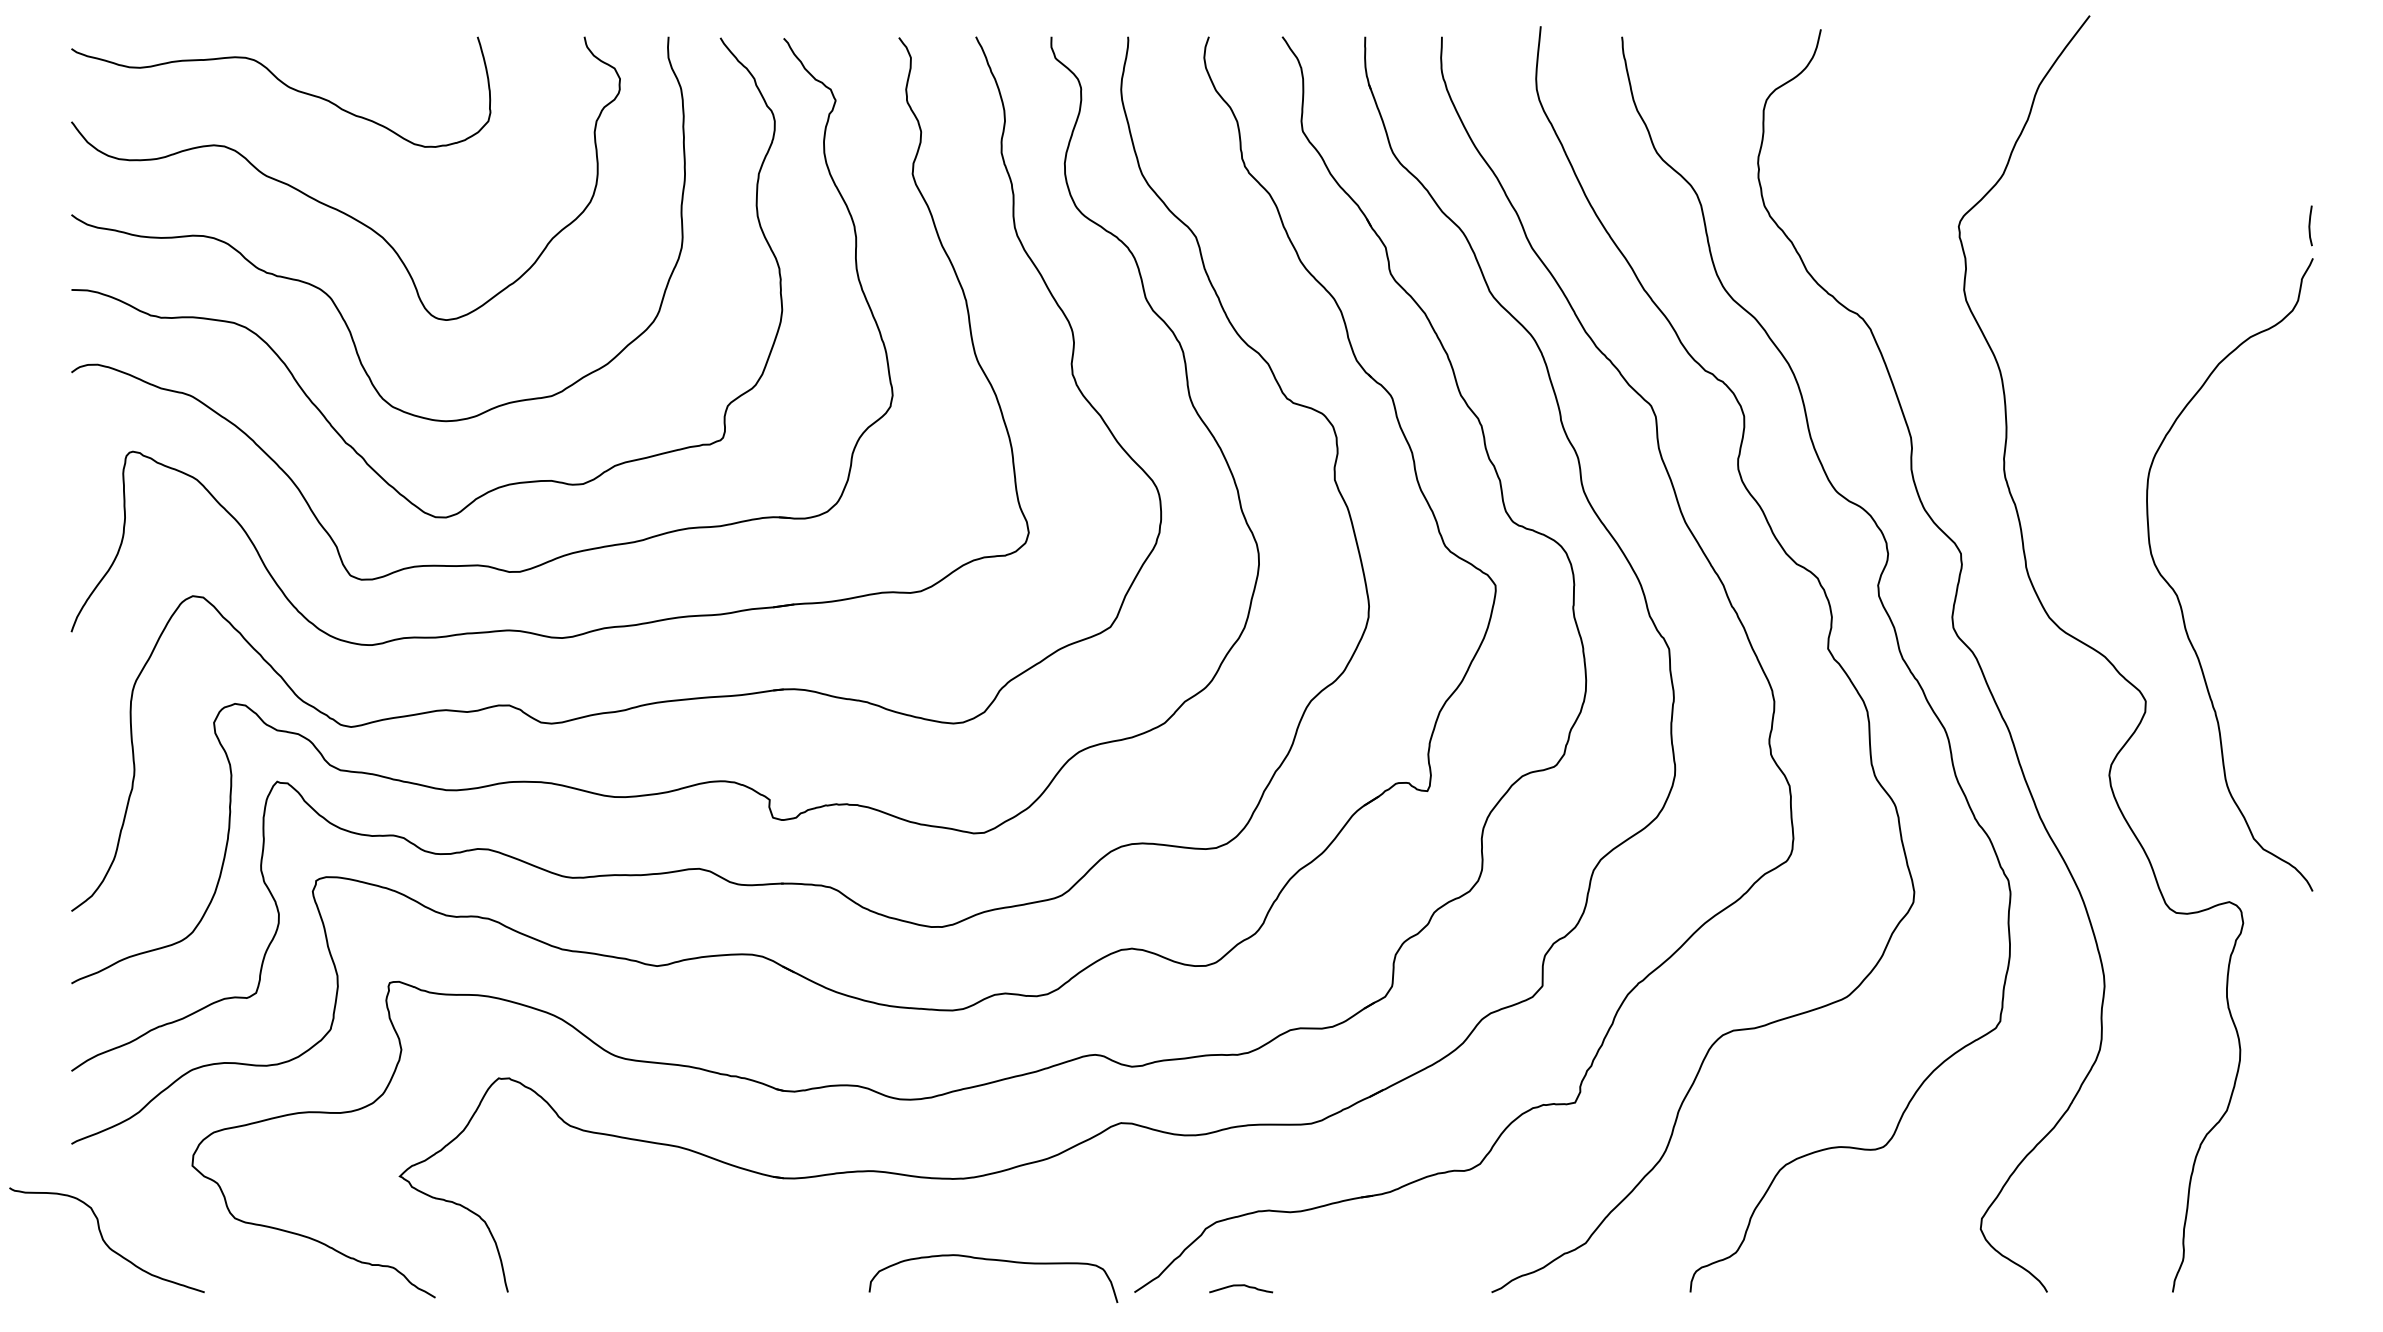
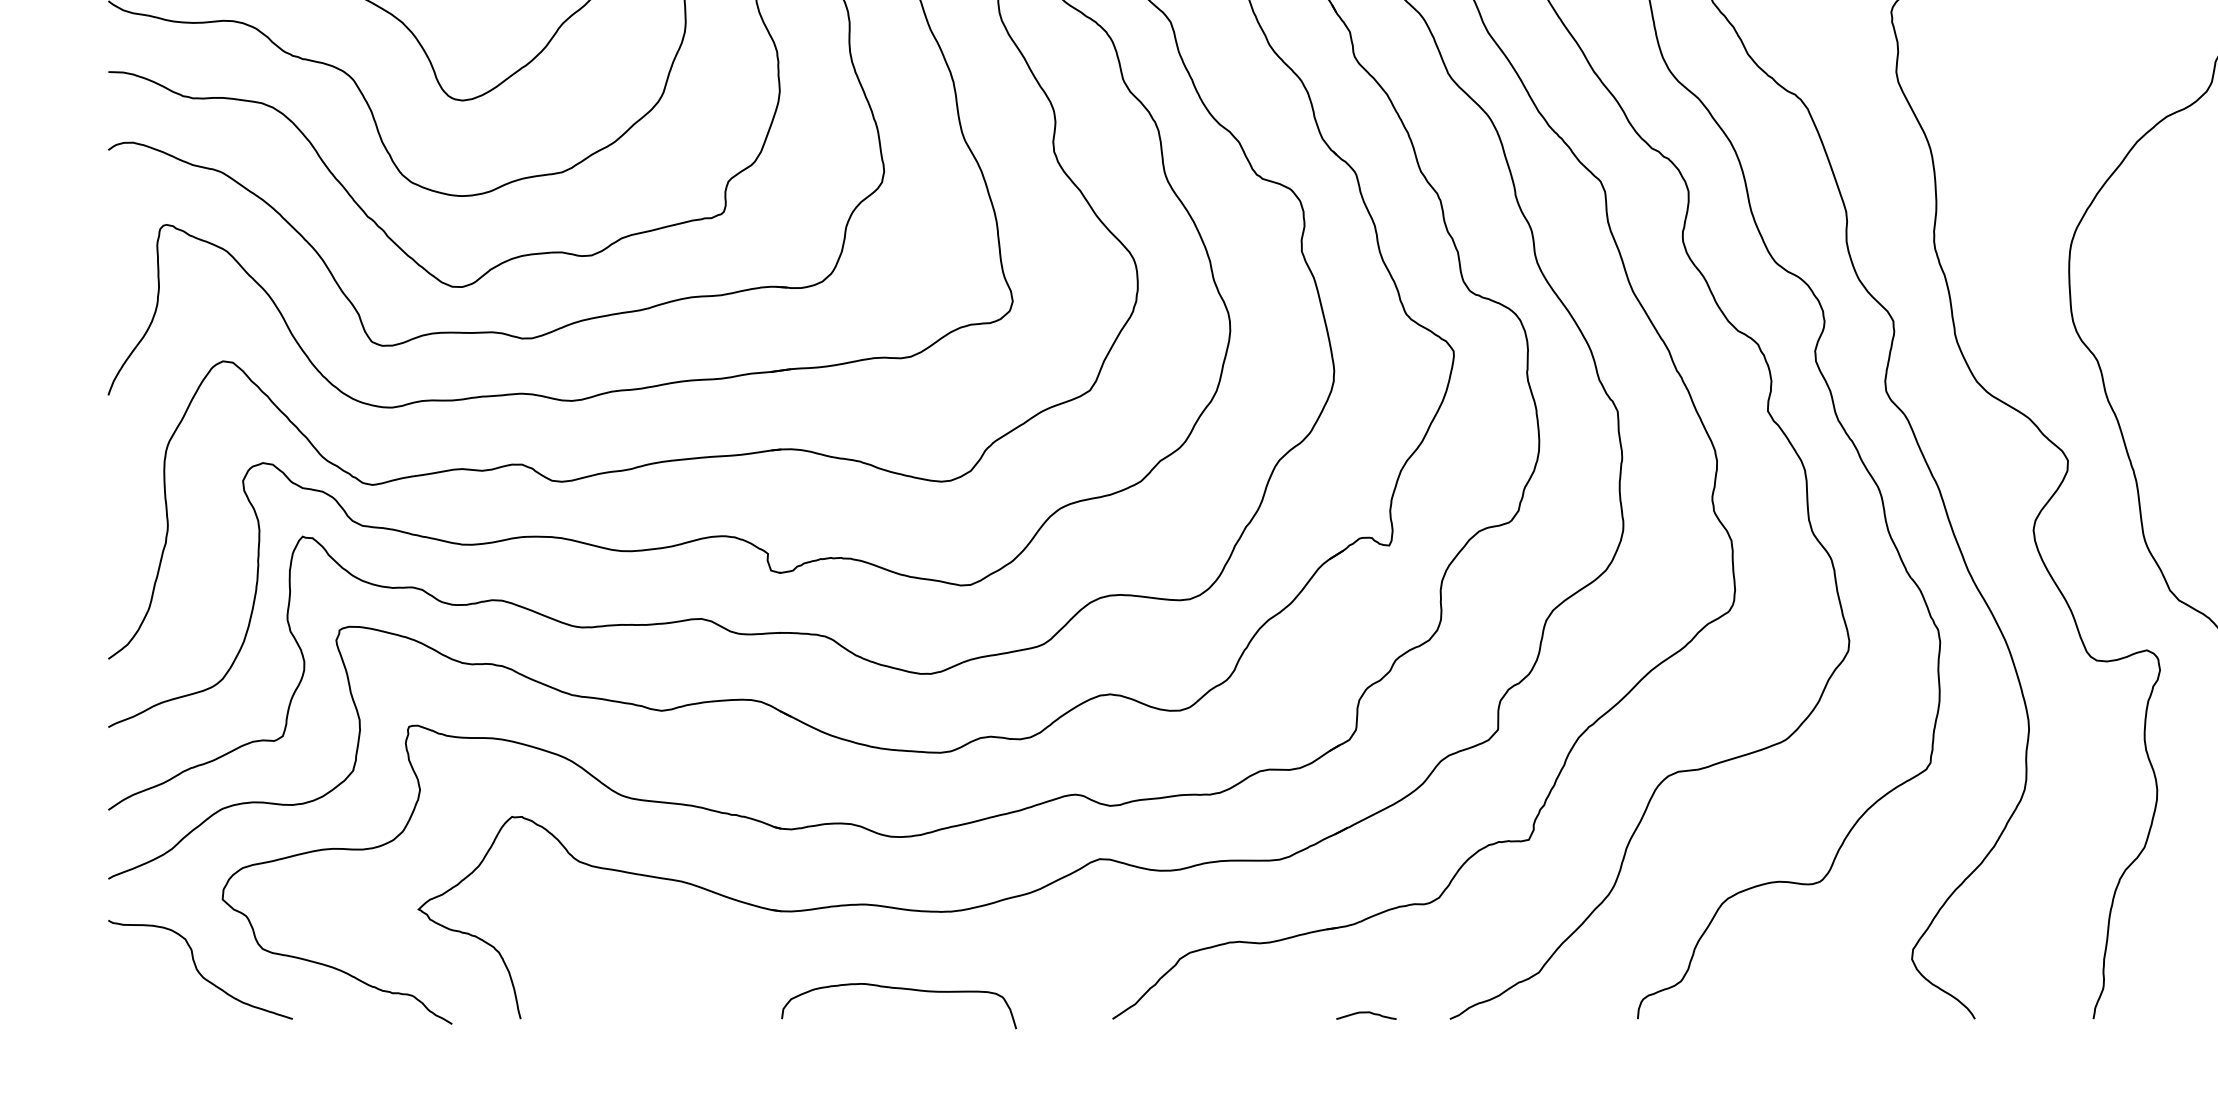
curve: (105, 1241) -> (199, 971), moved
curve: (998, 1261) -> (903, 989), moved
curve: (1241, 1286) -> (1366, 1013), moved

